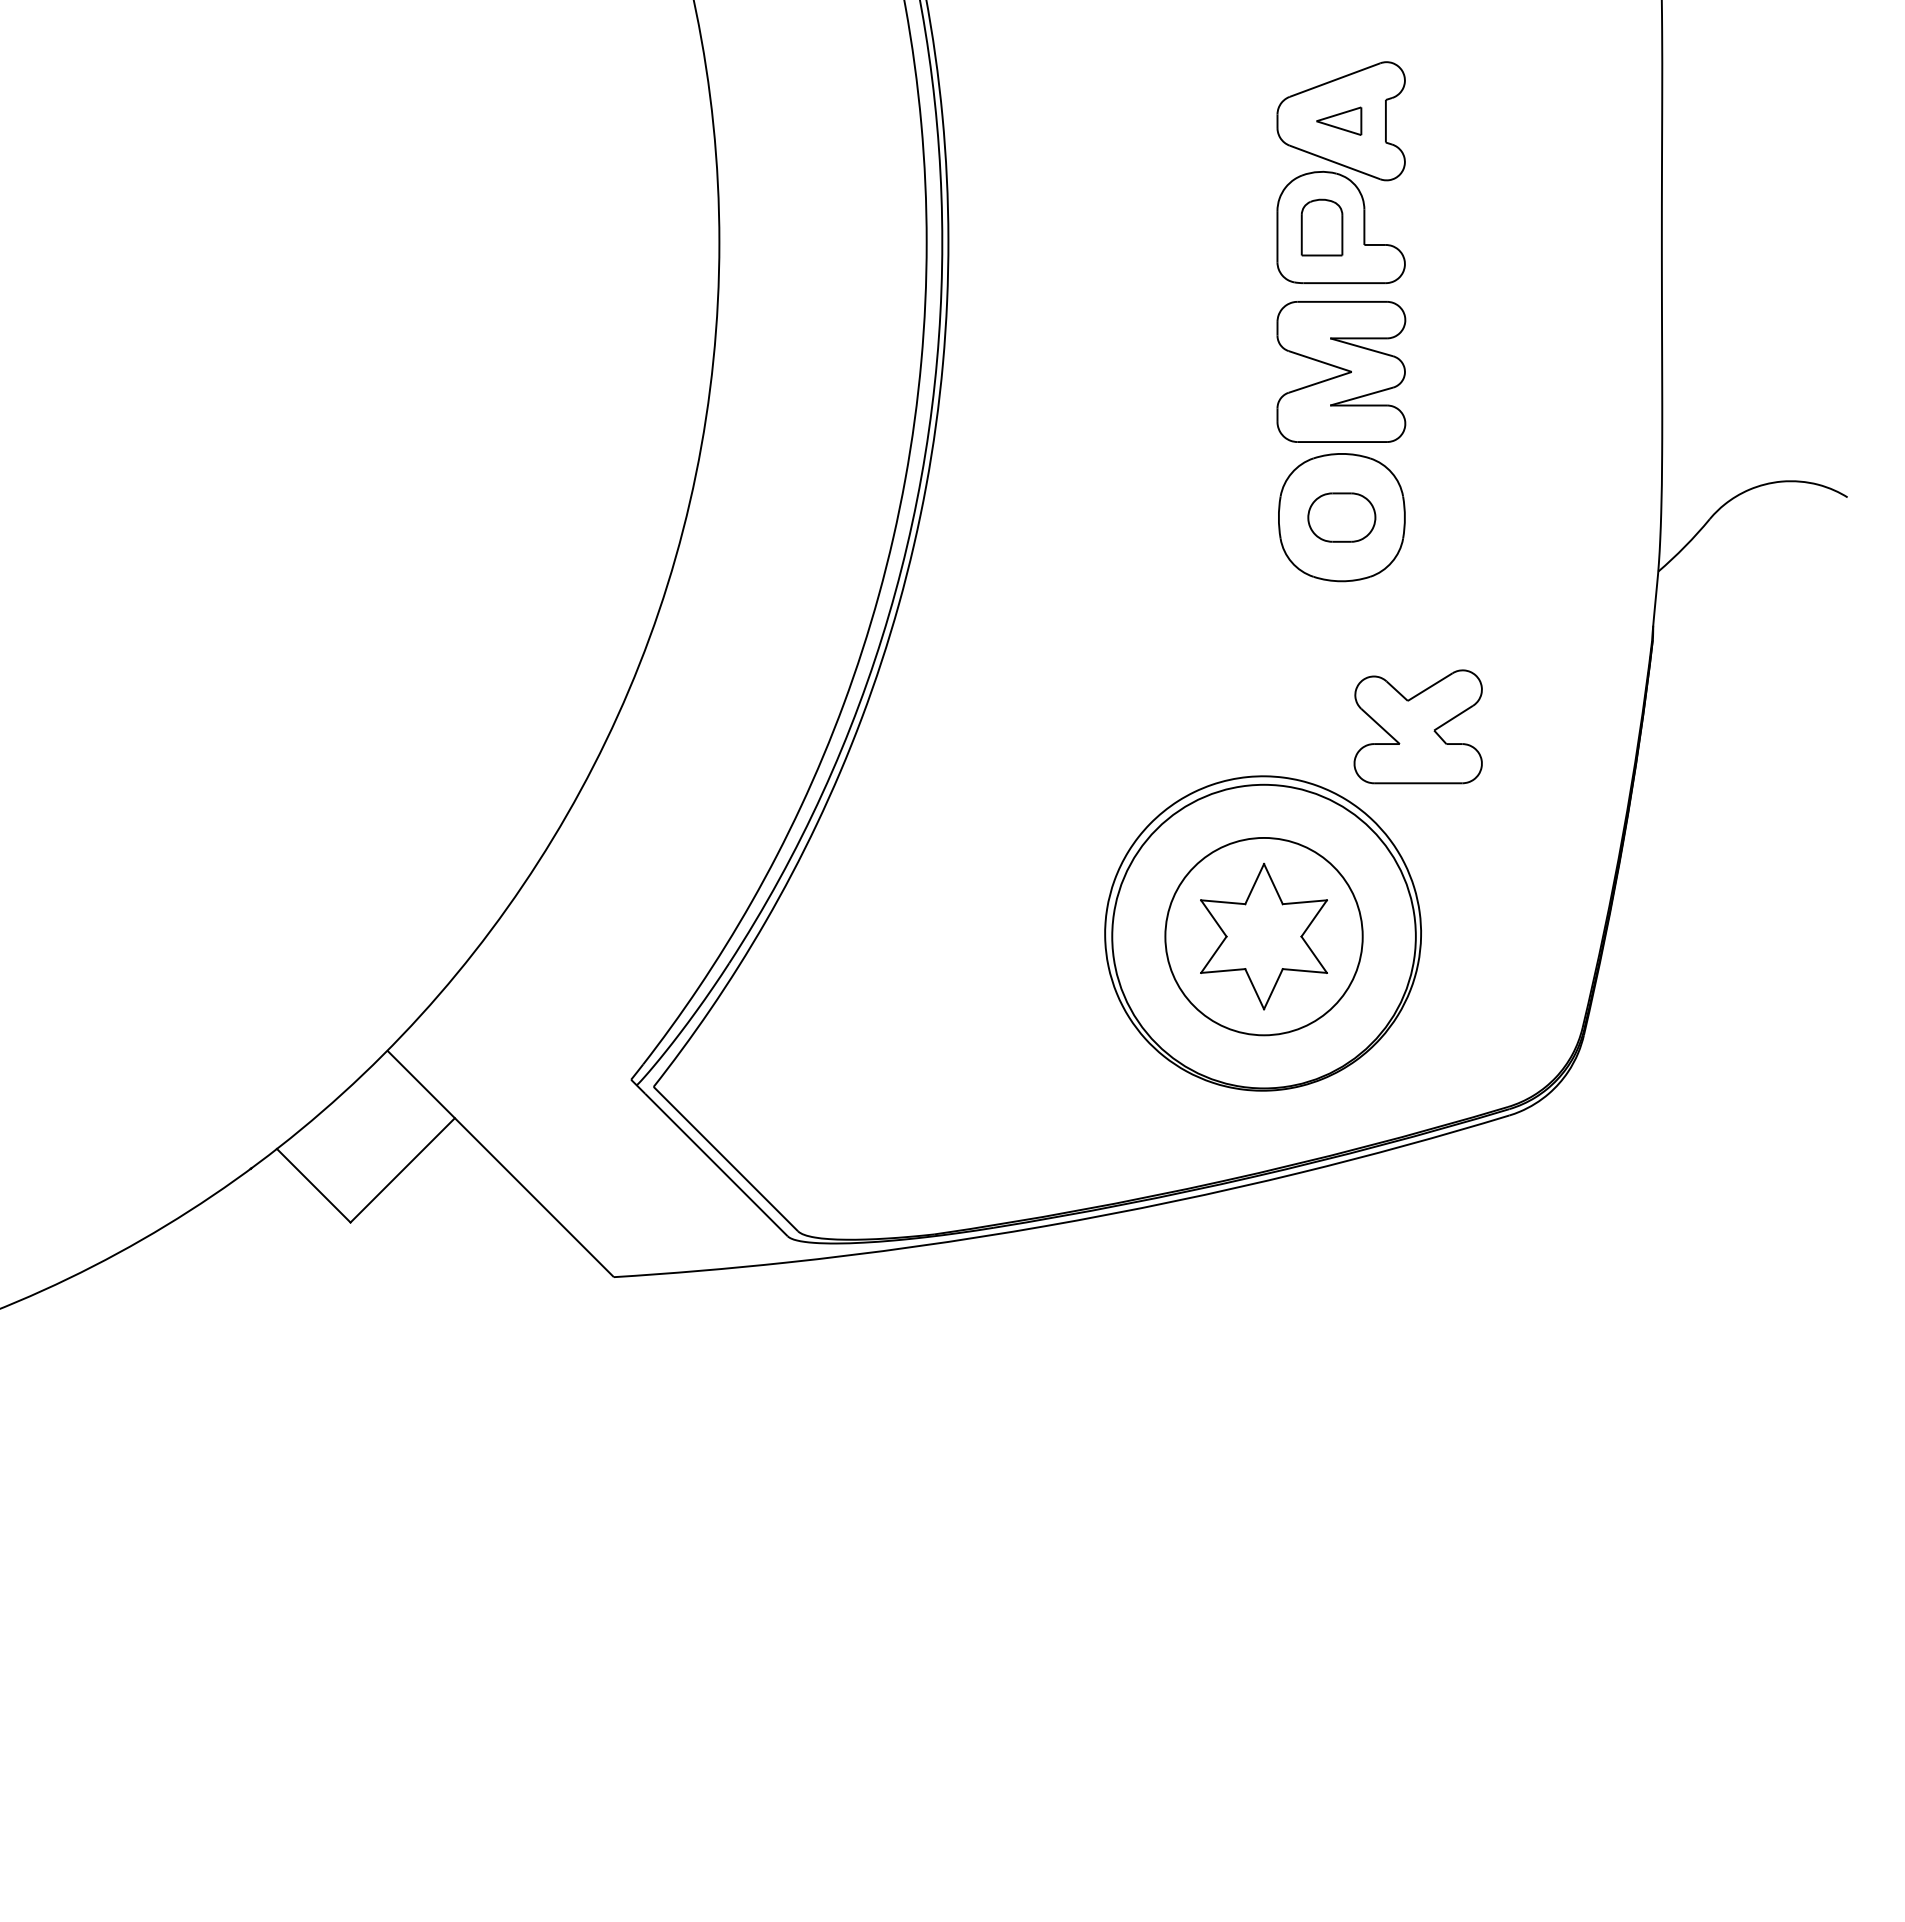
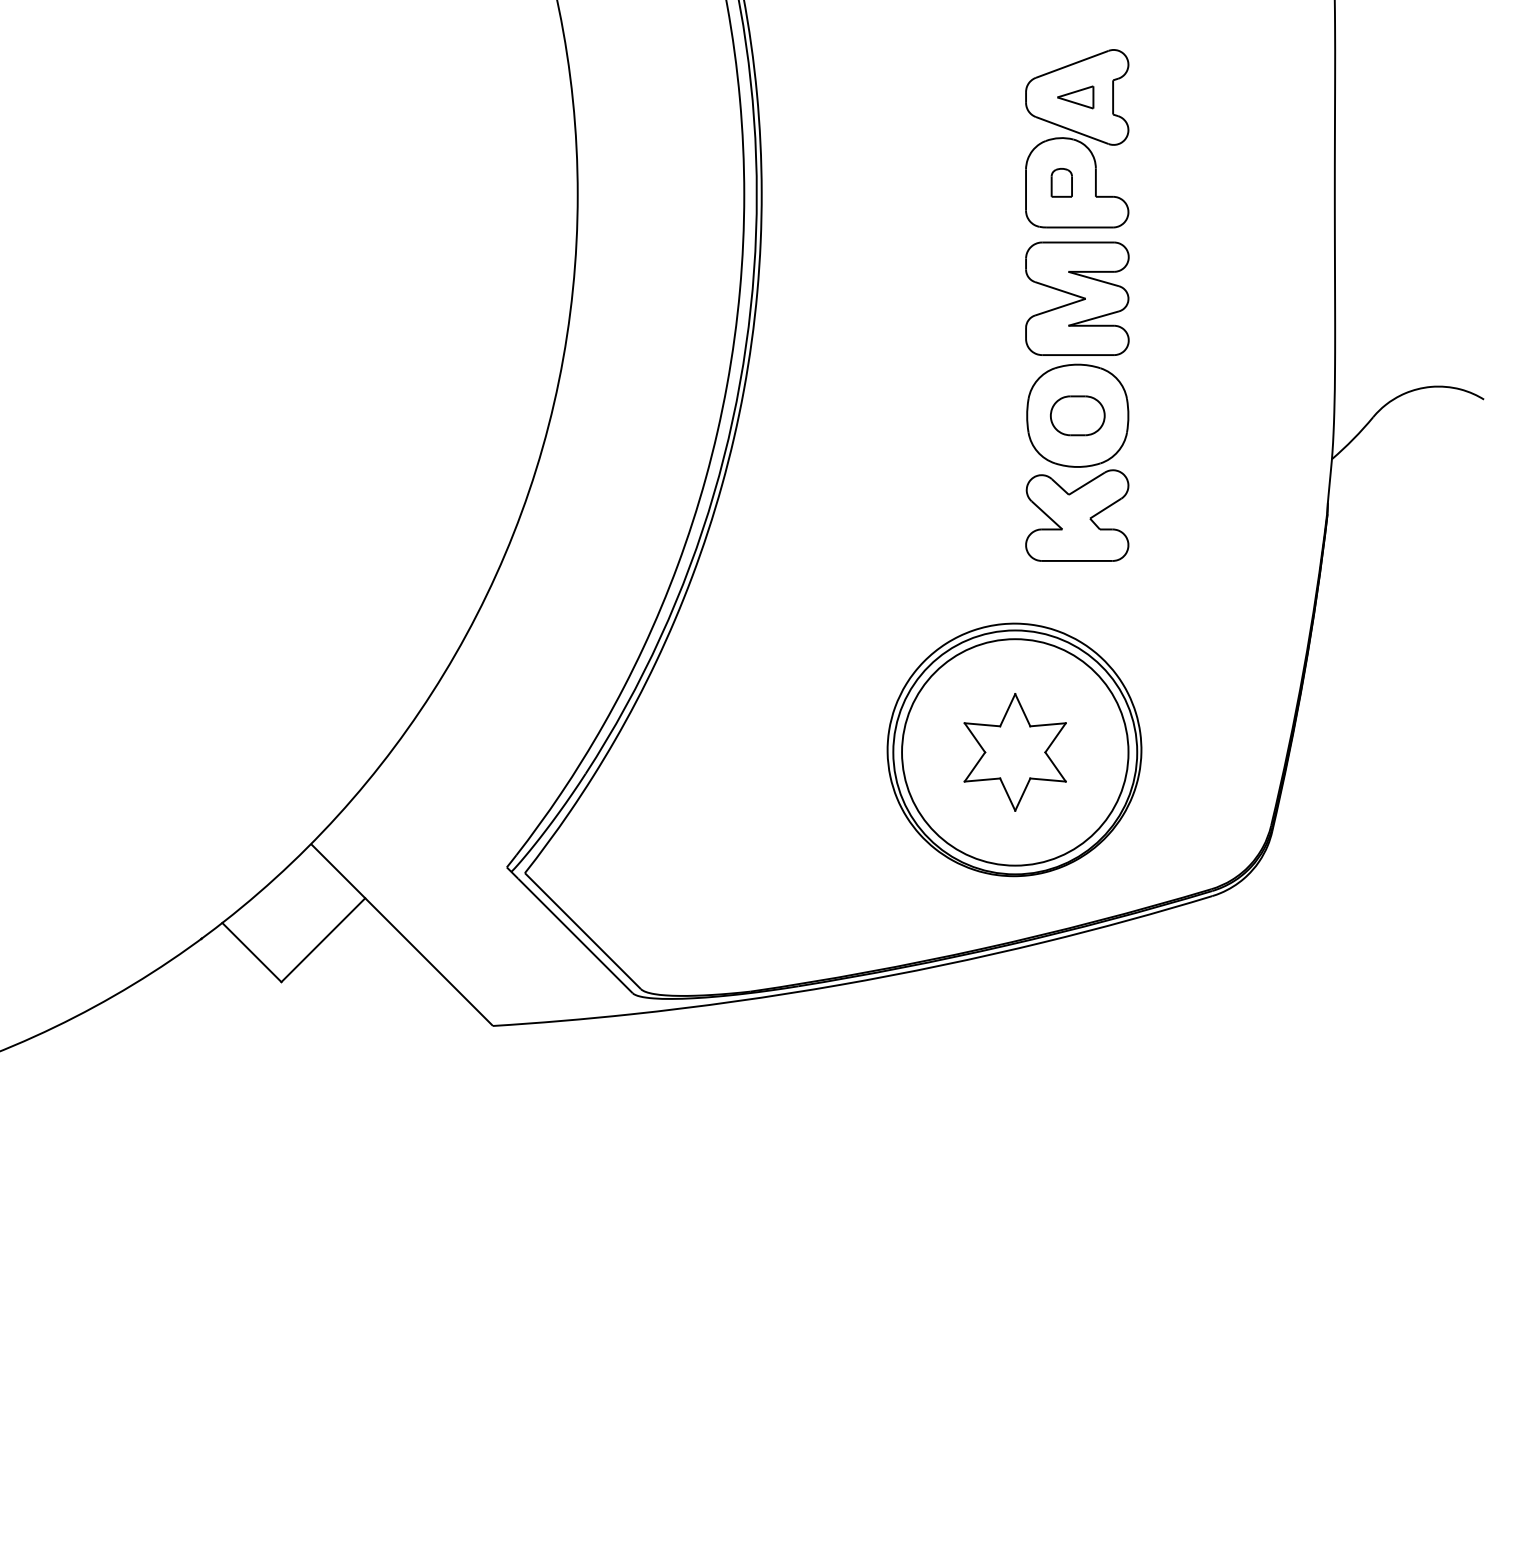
part: (1321, 227) -> (1061, 182), size x0.62
part: (1417, 726) -> (1076, 515), moved
circle: (1264, 936) -> (1015, 752), size x1.43

